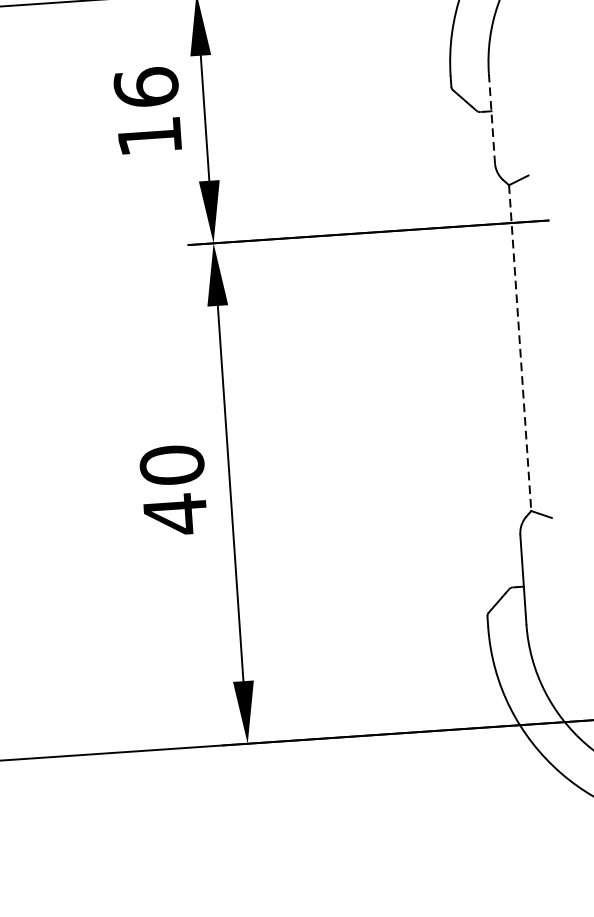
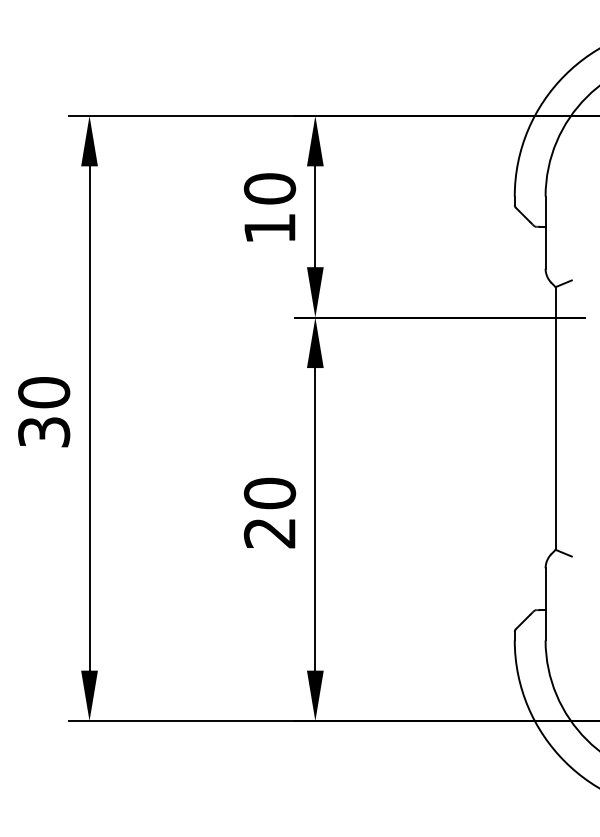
text: (145, 87) -> (269, 188), 16 -> 10
line: (491, 119) -> (545, 233), dashed -> solid
line: (520, 349) -> (555, 419), dashed -> solid
text: (174, 513) -> (269, 532), 40 -> 20

